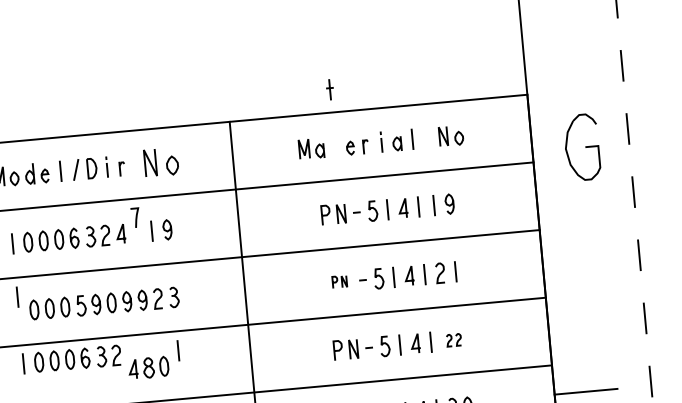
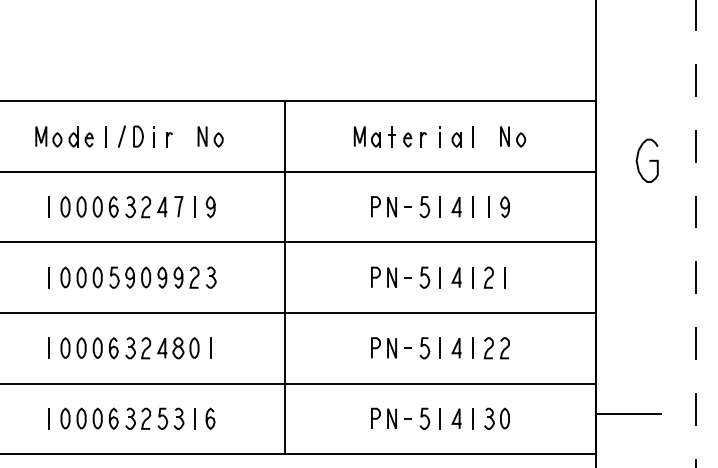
part: (329, 89) -> (391, 136), moved
part: (581, 147) -> (646, 160), size x0.62
part: (161, 162) -> (210, 136), size x0.71
curve: (136, 217) -> (179, 206), moved
part: (339, 281) -> (383, 276), size x1.67
line: (16, 297) -> (48, 277), moved
part: (453, 340) -> (496, 348), size x1.67
line: (178, 350) -> (210, 347), moved
part: (77, 359) -> (105, 348), moved
line: (22, 363) -> (48, 347), moved

